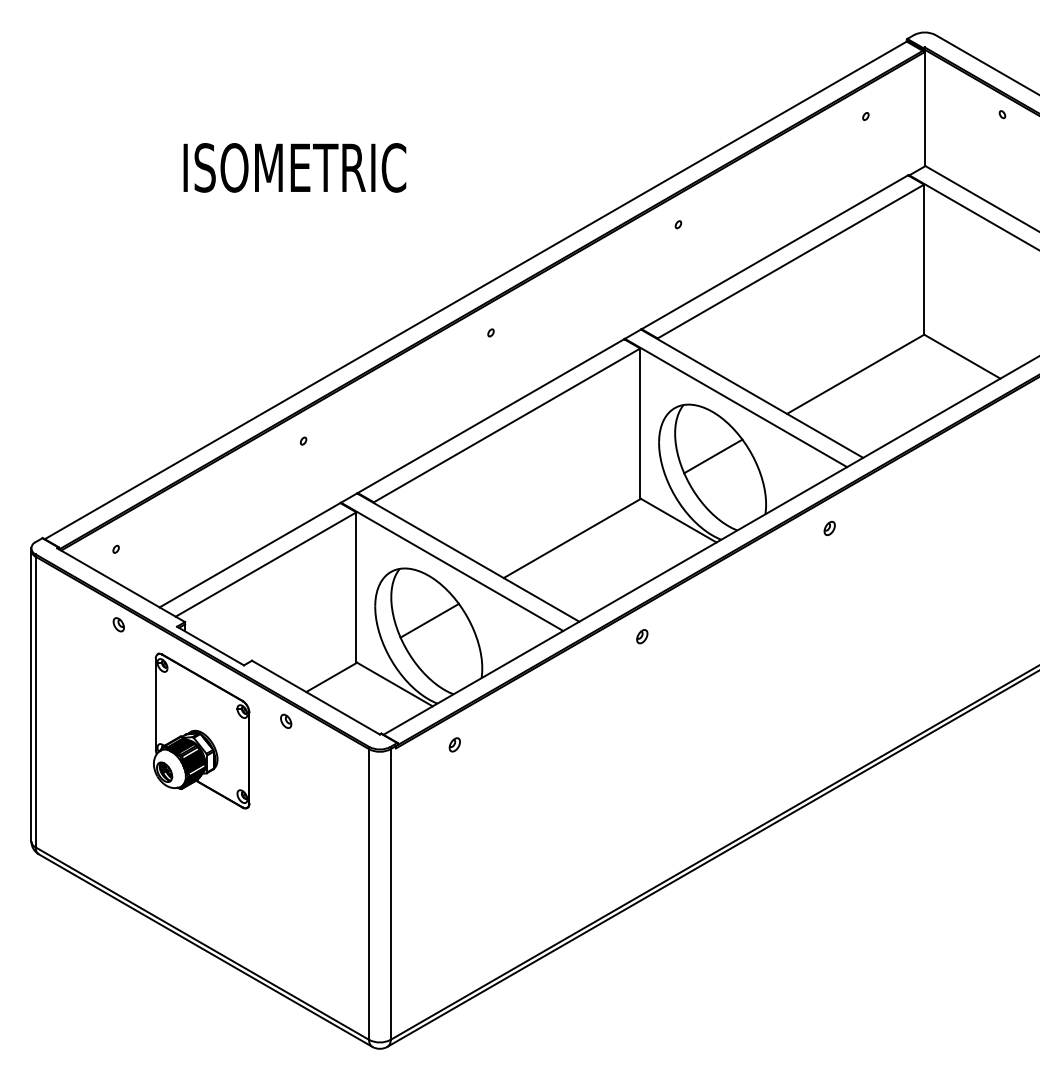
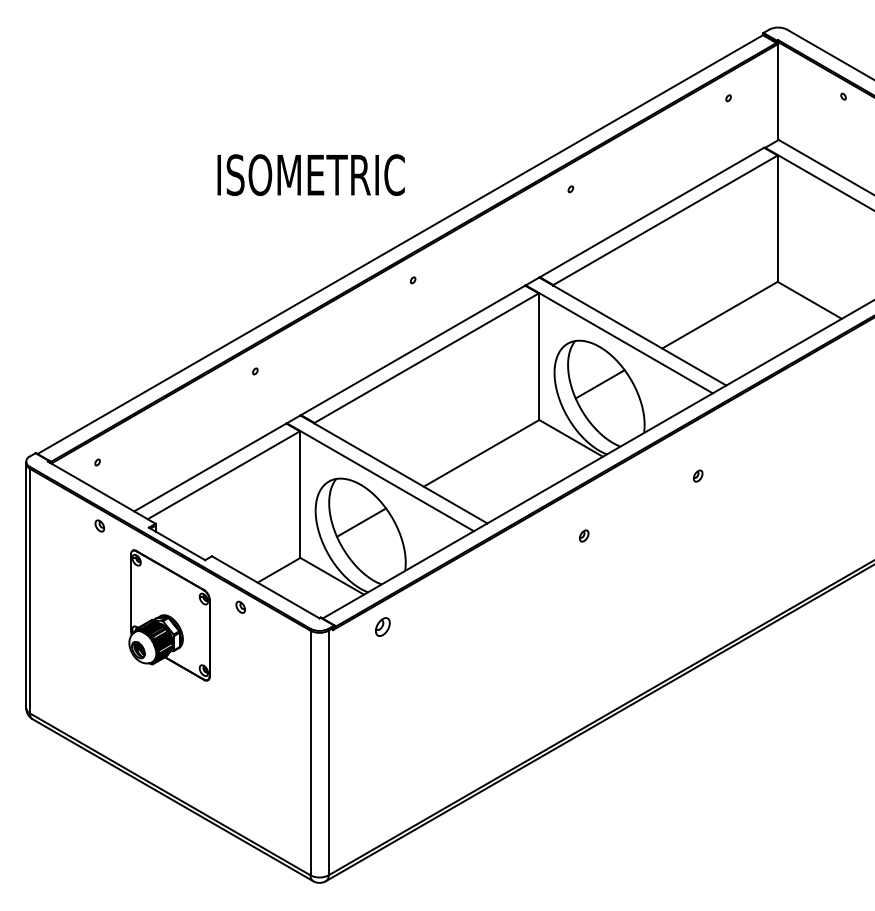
text: (294, 167) -> (310, 174), moved
part: (829, 527) -> (697, 475), moved
part: (642, 636) -> (584, 535), moved
part: (454, 744) -> (382, 626), size x1.6

